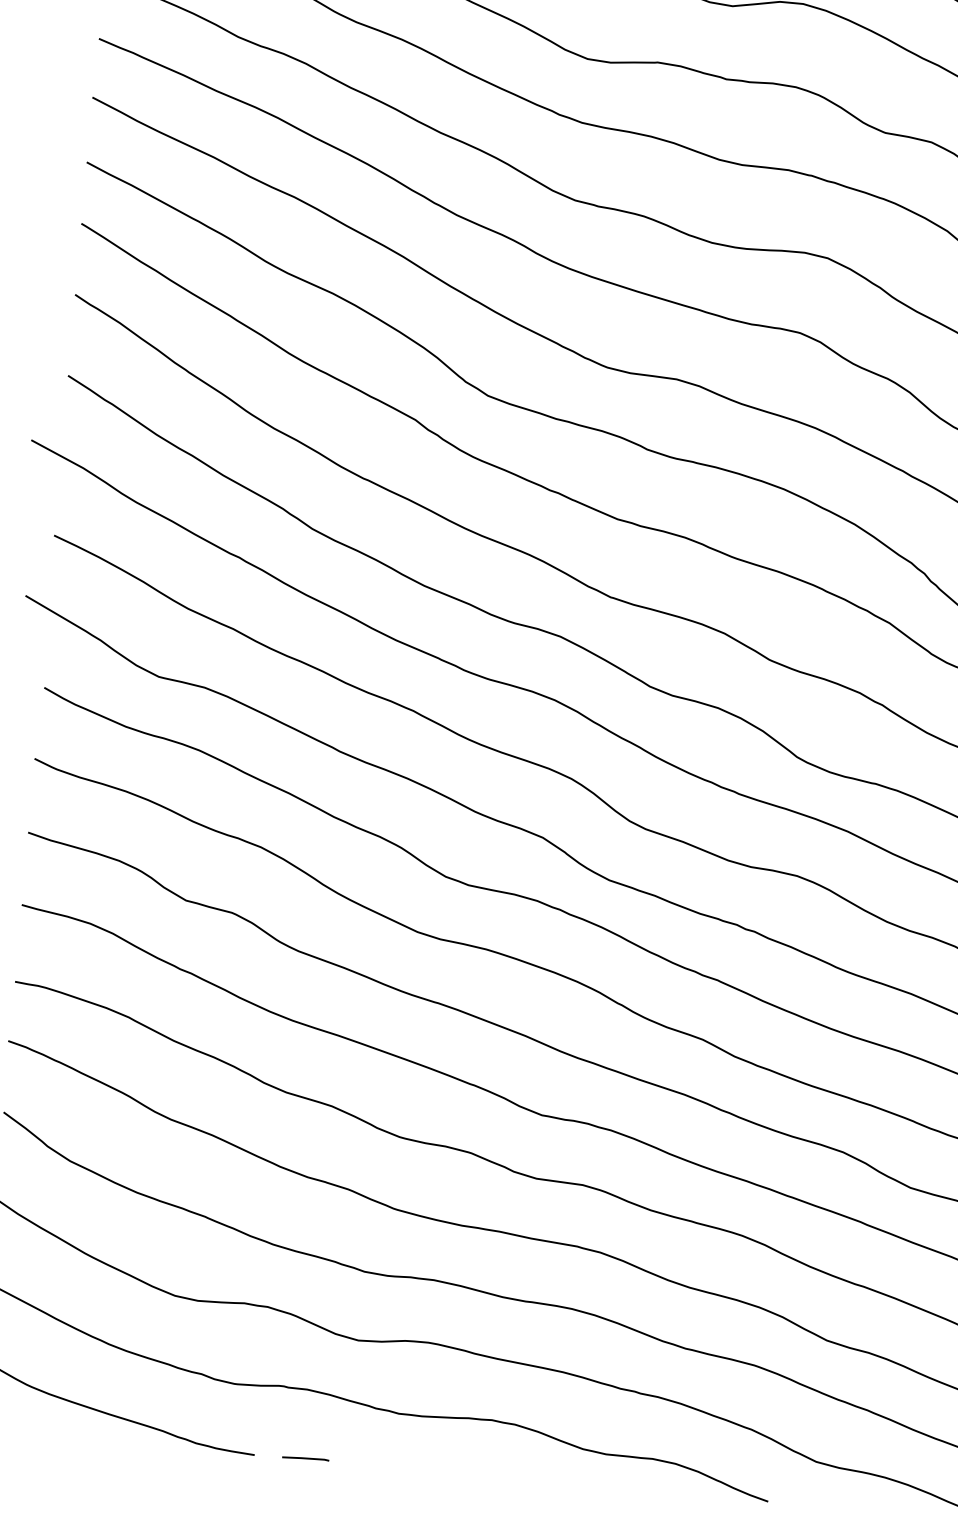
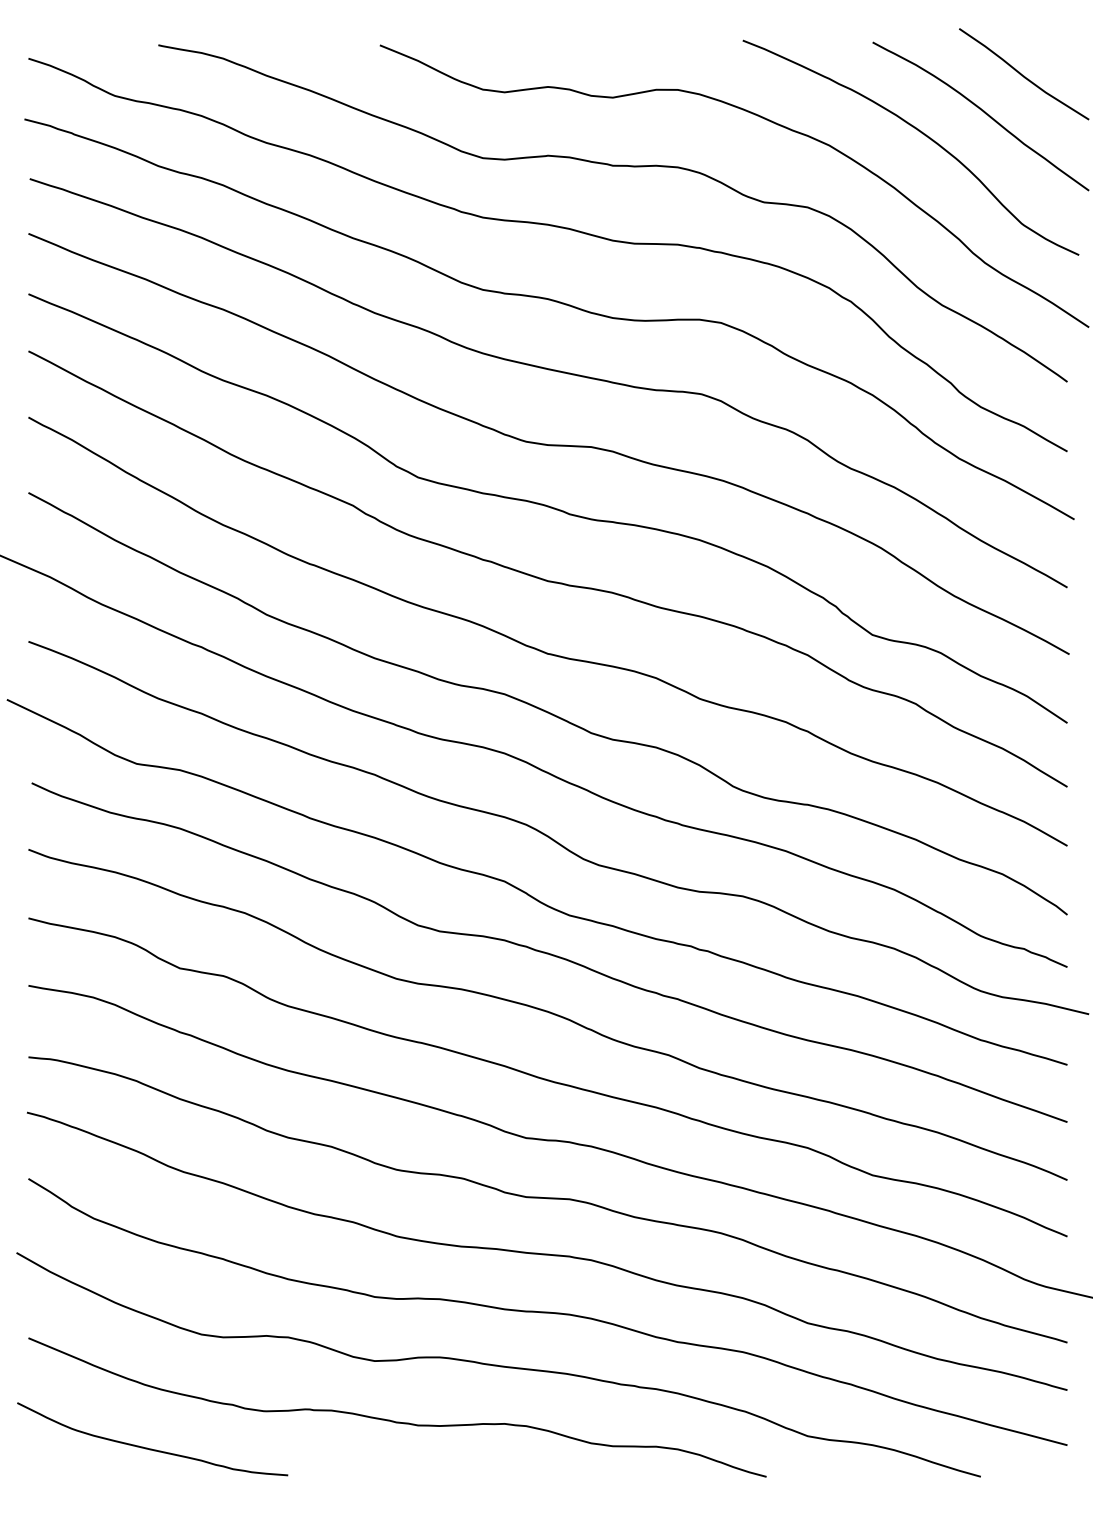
line: (305, 1458) -> (335, 1474), removed

